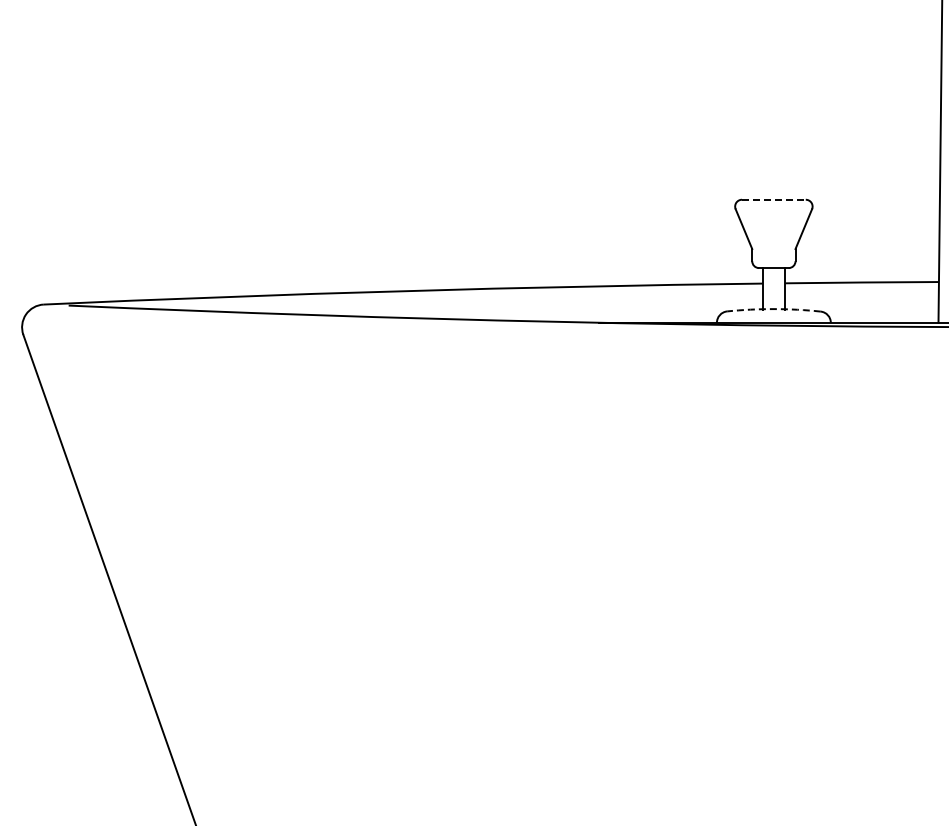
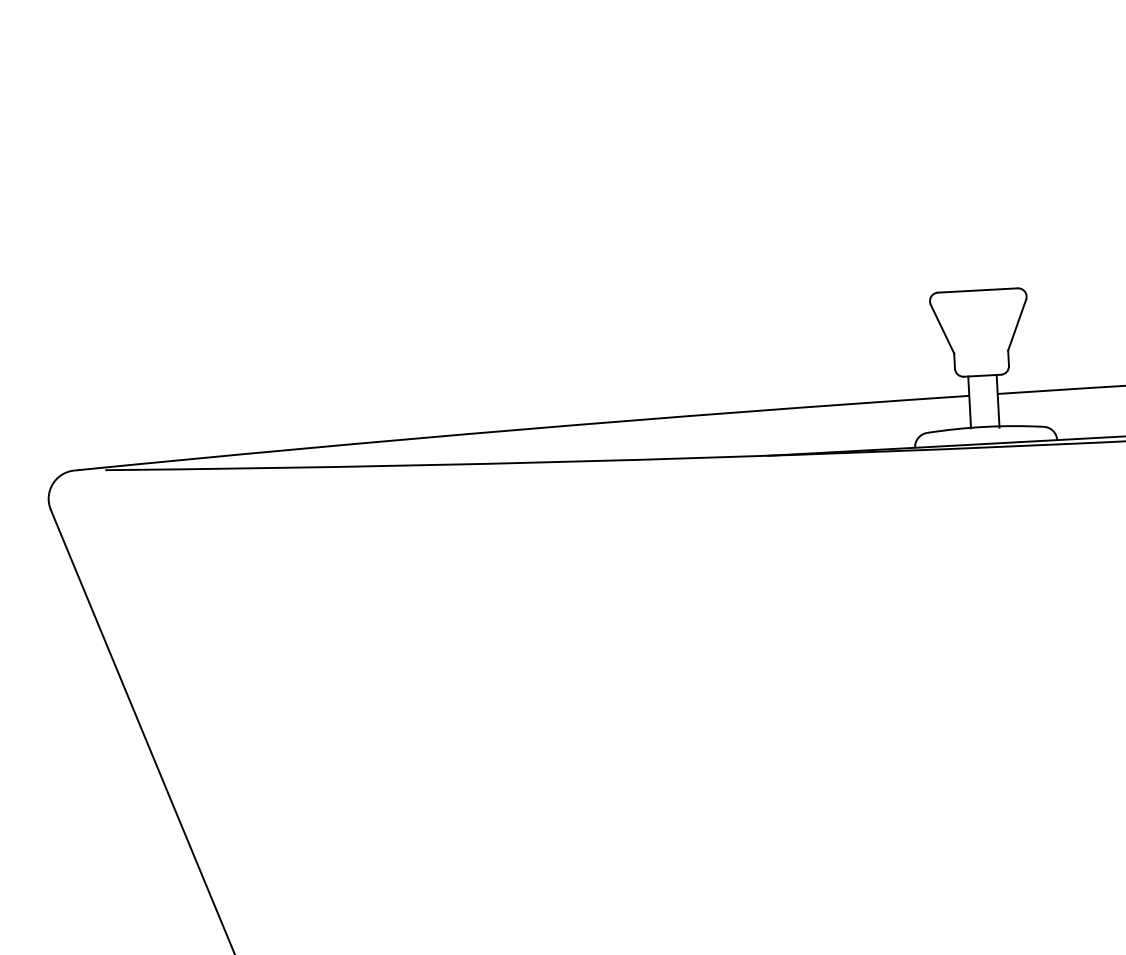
line: (773, 199) -> (977, 290), dashed -> solid
arc: (773, 309) -> (984, 427), dashed -> solid

